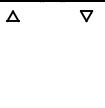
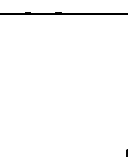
part: (86, 16) -> (94, 36), removed

